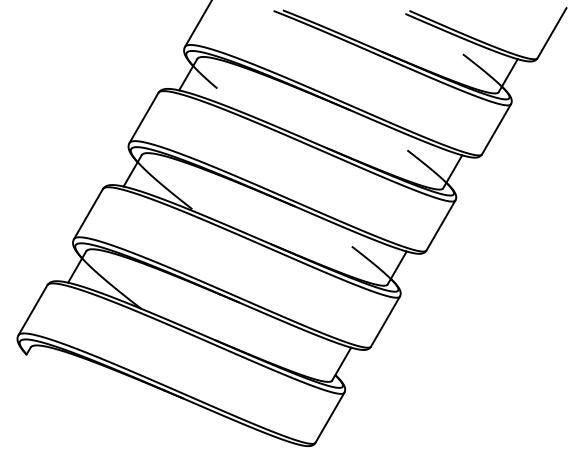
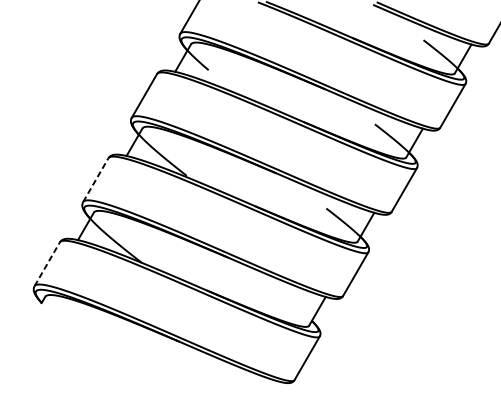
line: (88, 214) -> (95, 180), solid -> dashed
line: (32, 310) -> (46, 264), solid -> dashed

